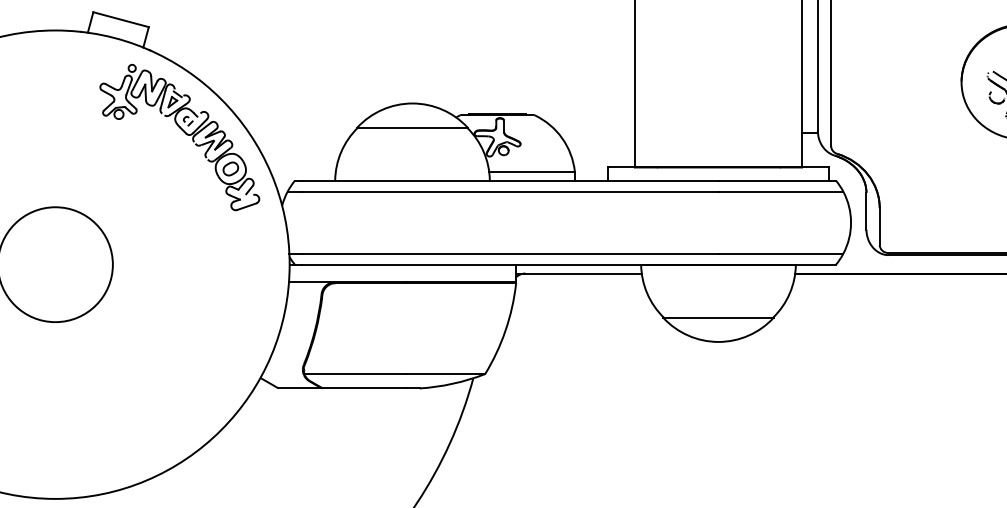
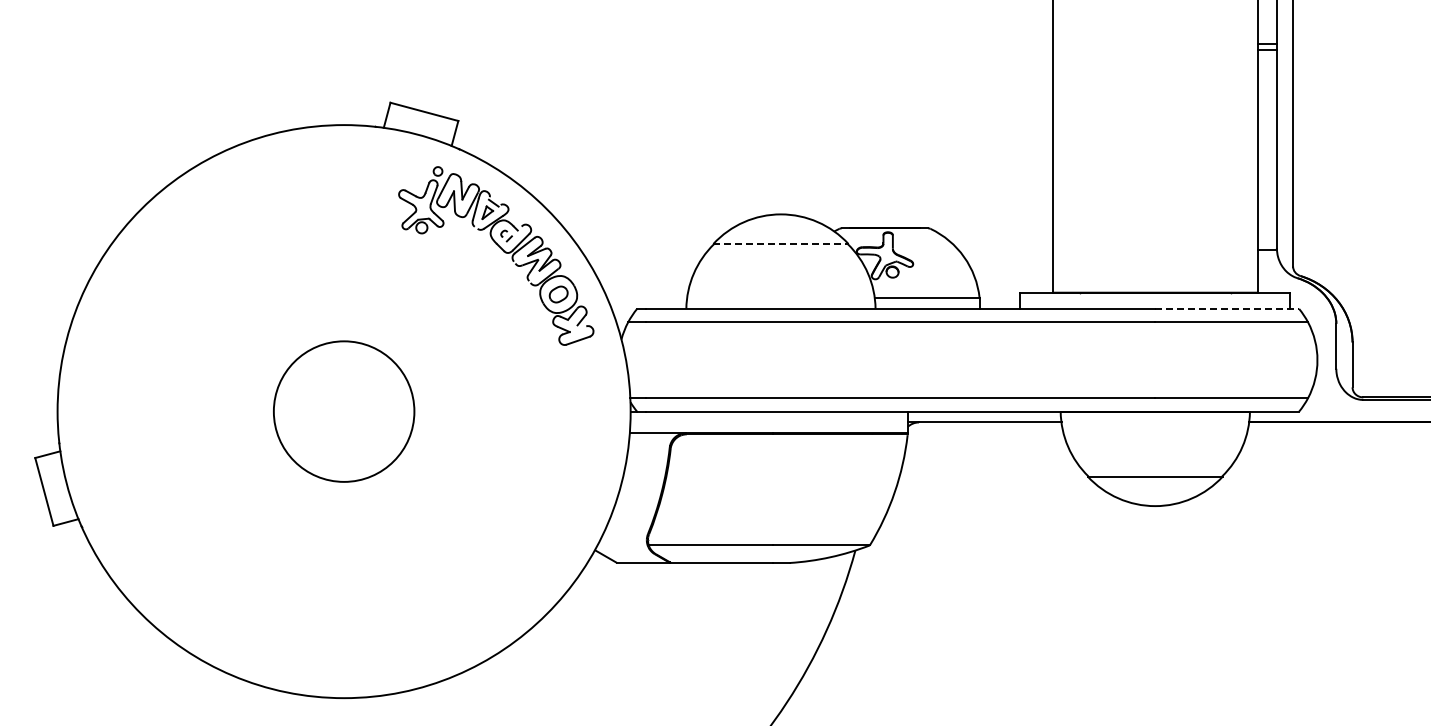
line: (412, 128) -> (780, 244), solid -> dashed
line: (777, 180) -> (1227, 308), solid -> dashed

